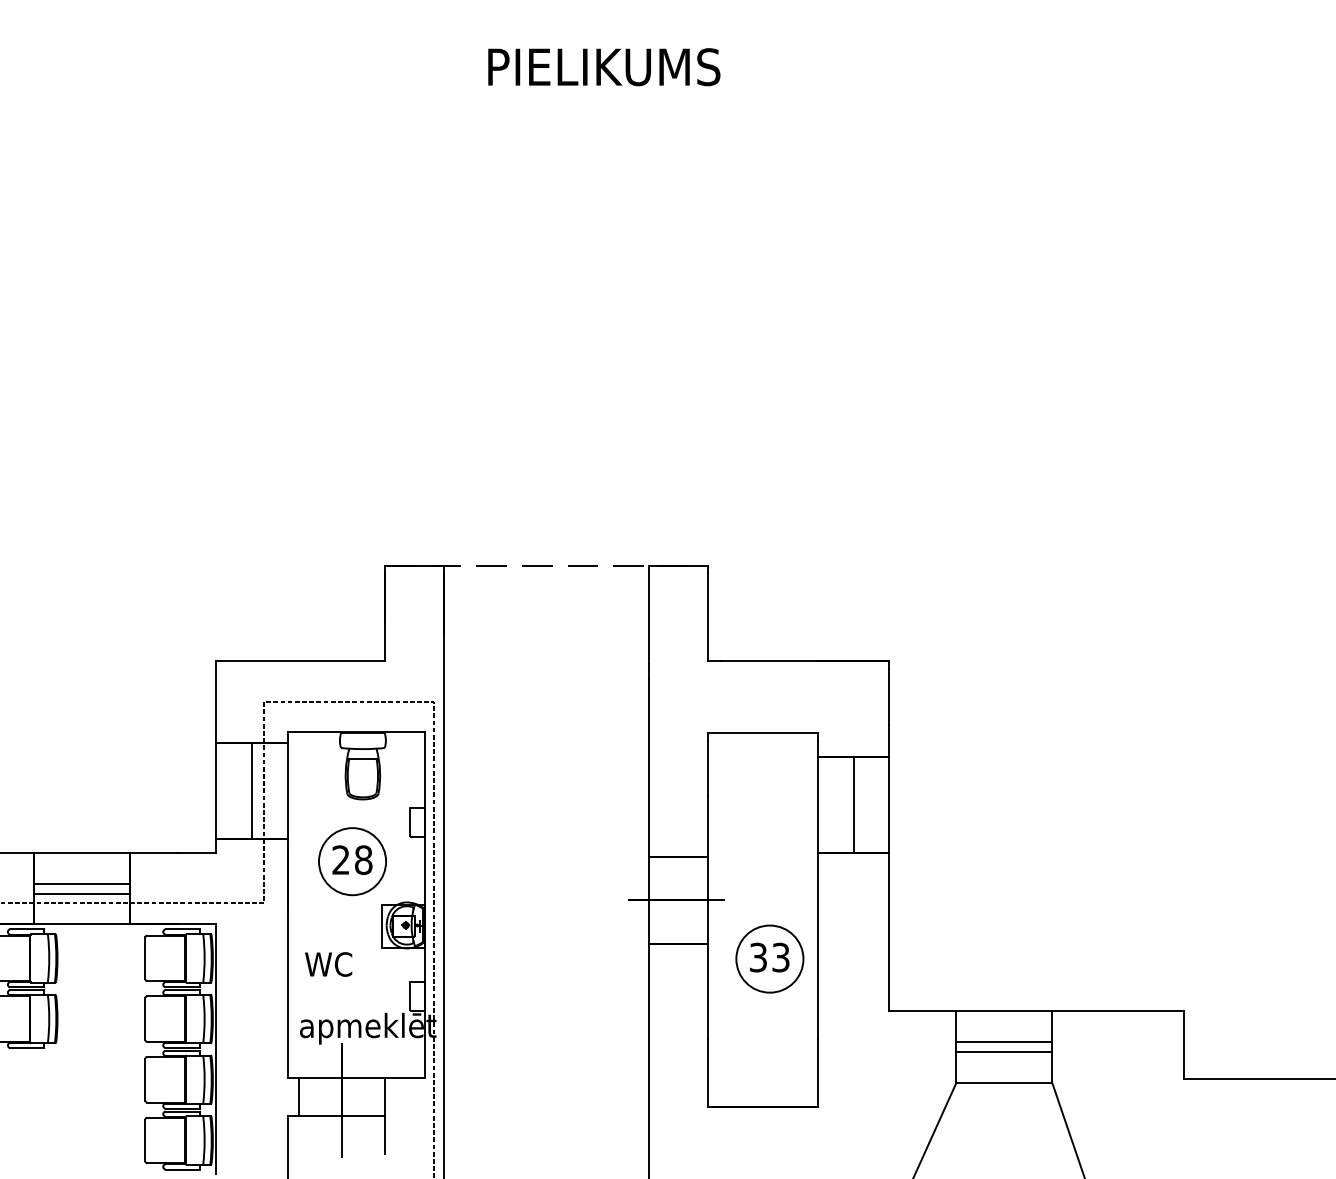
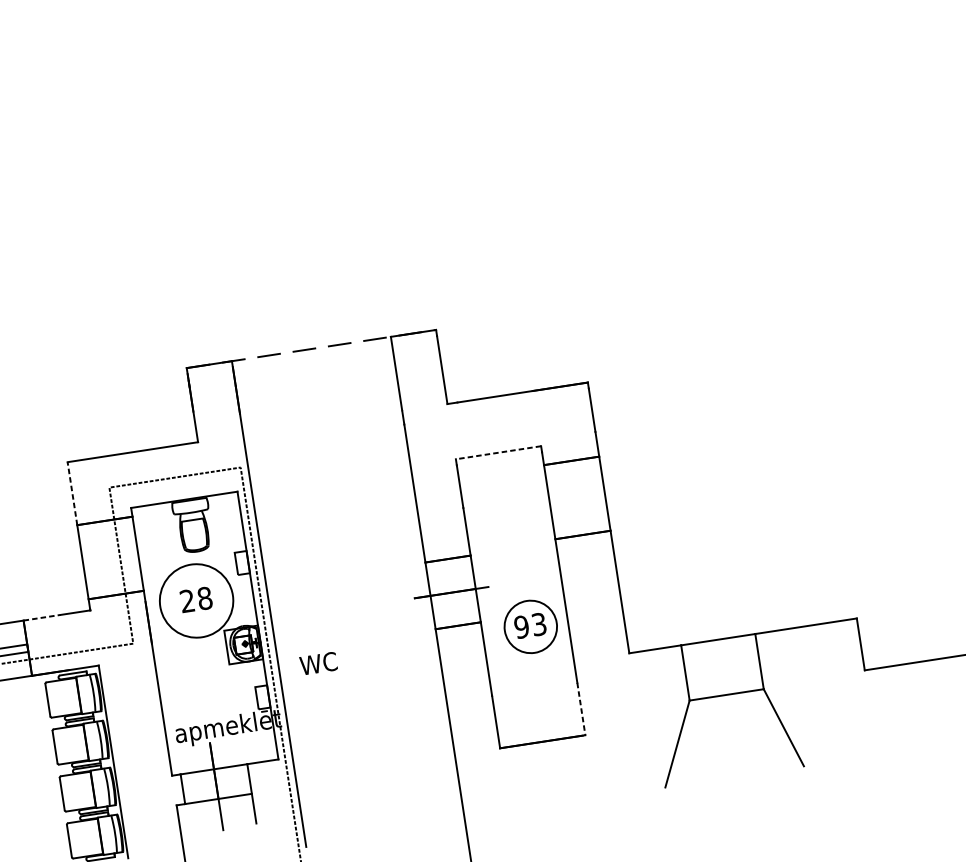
line: (216, 702) -> (72, 493), solid -> dashed
line: (762, 732) -> (498, 452), solid -> dashed
line: (252, 790) -> (110, 557), removed
line: (853, 805) -> (577, 498), removed
line: (154, 853) -> (42, 618), solid -> dashed
circle: (352, 861) -> (196, 600), size x1.4
text: (758, 957) -> (521, 627), 33 -> 93
text: (328, 964) -> (318, 663), moved
line: (1004, 1042) -> (722, 663), removed
line: (1004, 1051) -> (723, 670), removed
line: (817, 1072) -> (581, 708), solid -> dashed

